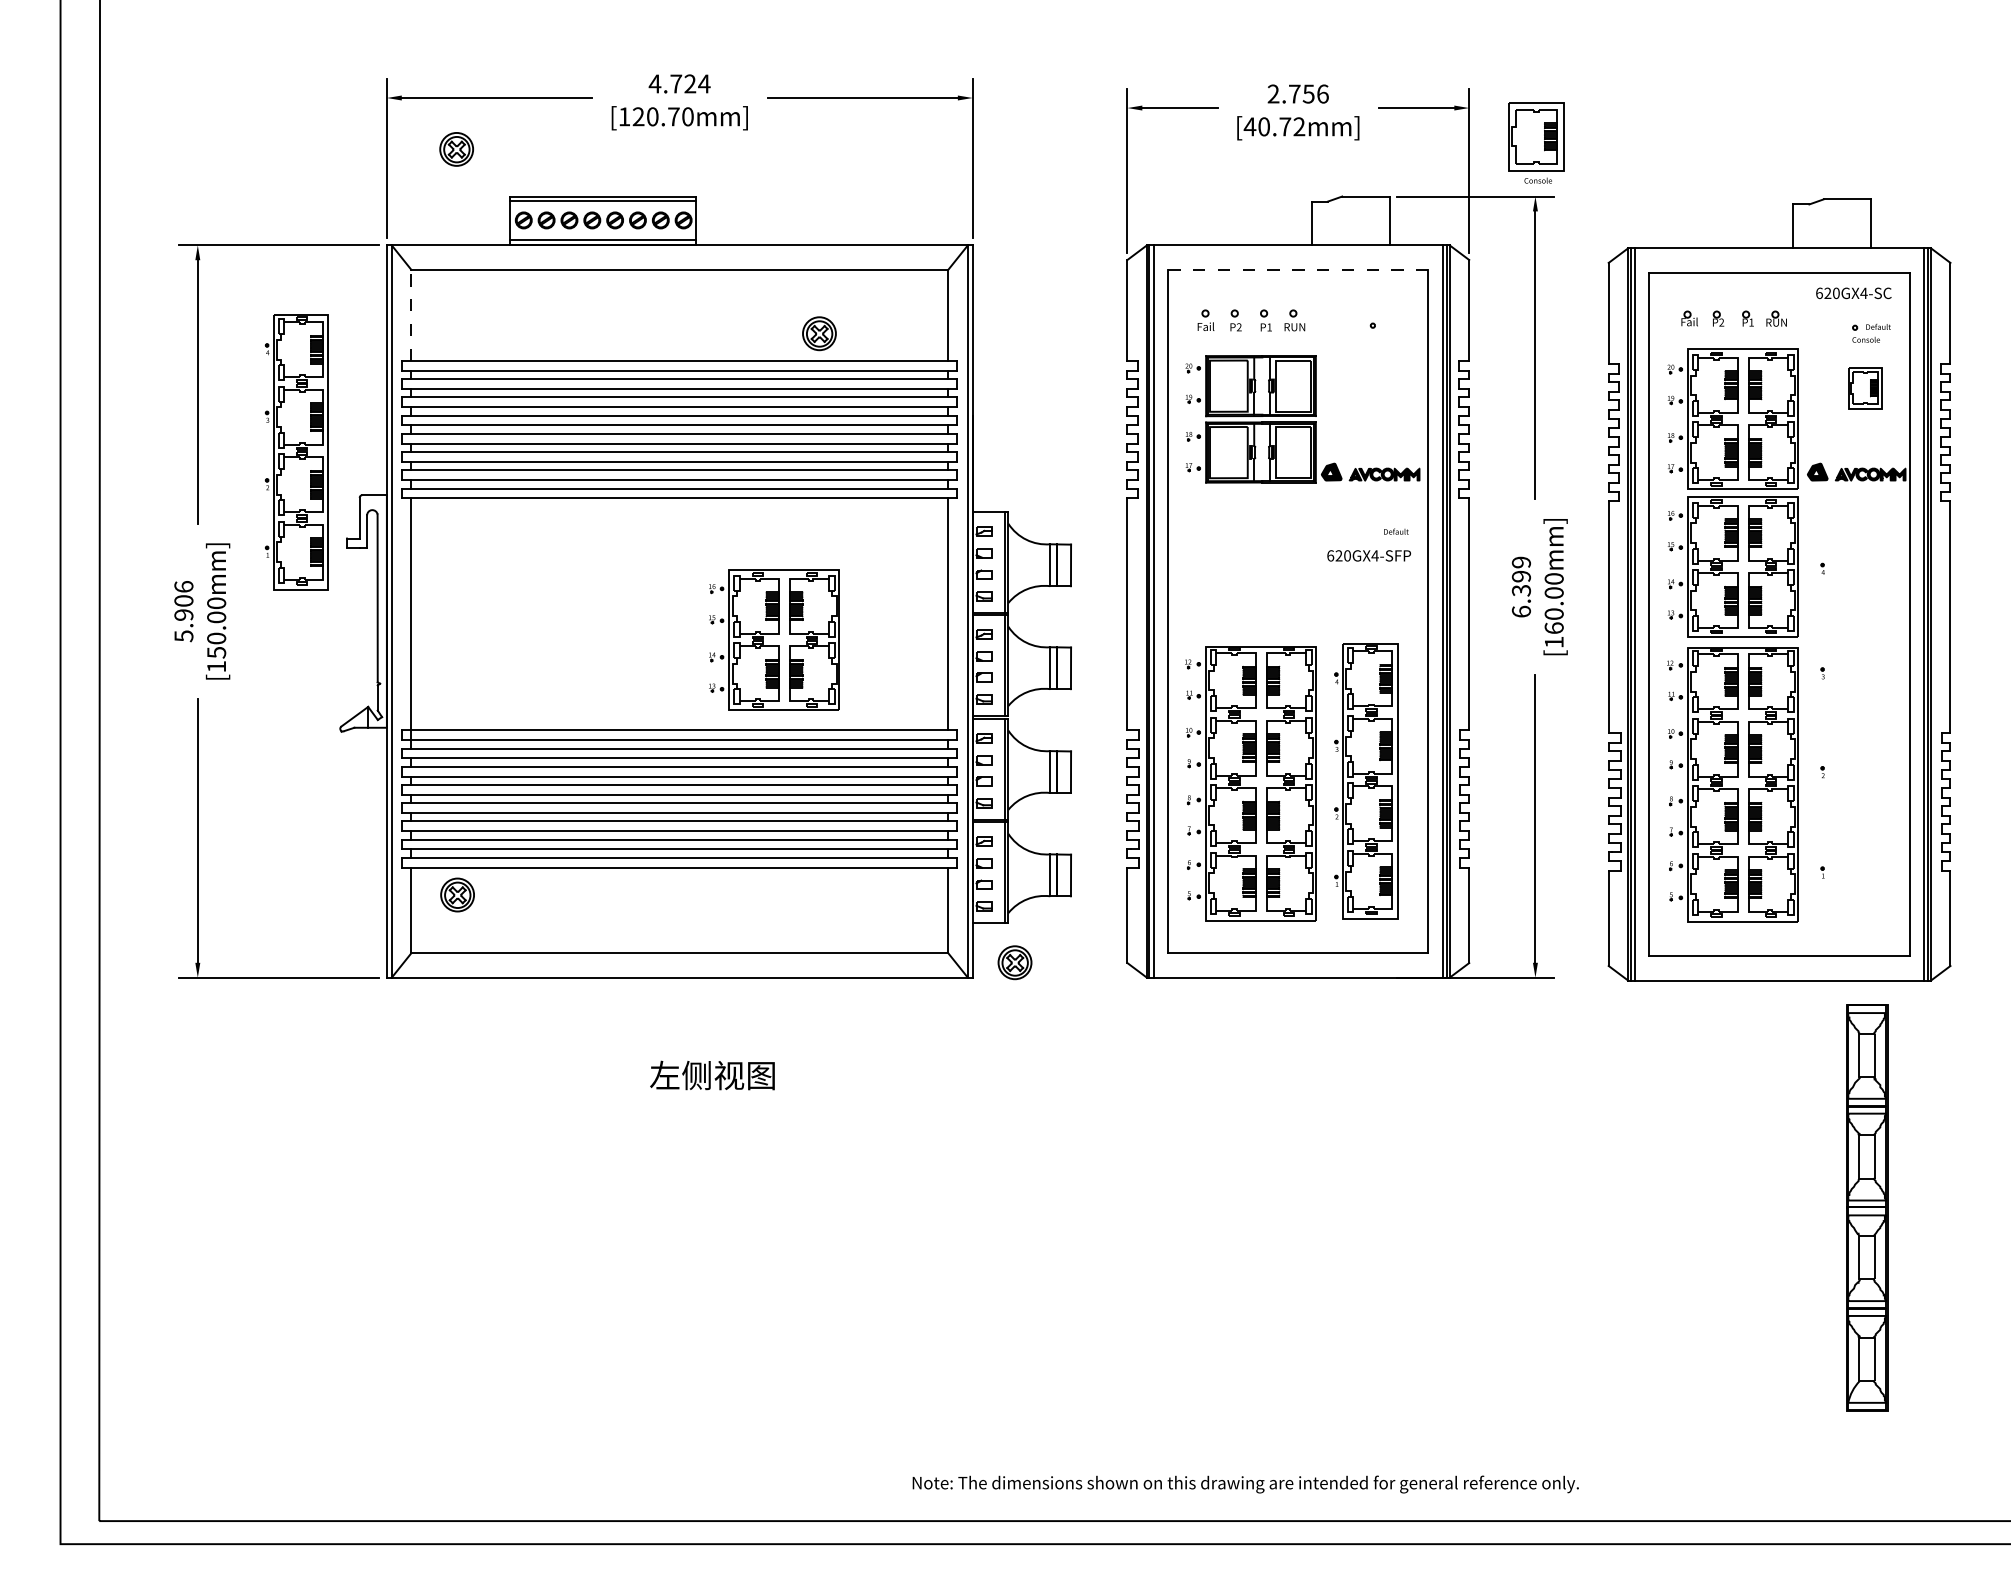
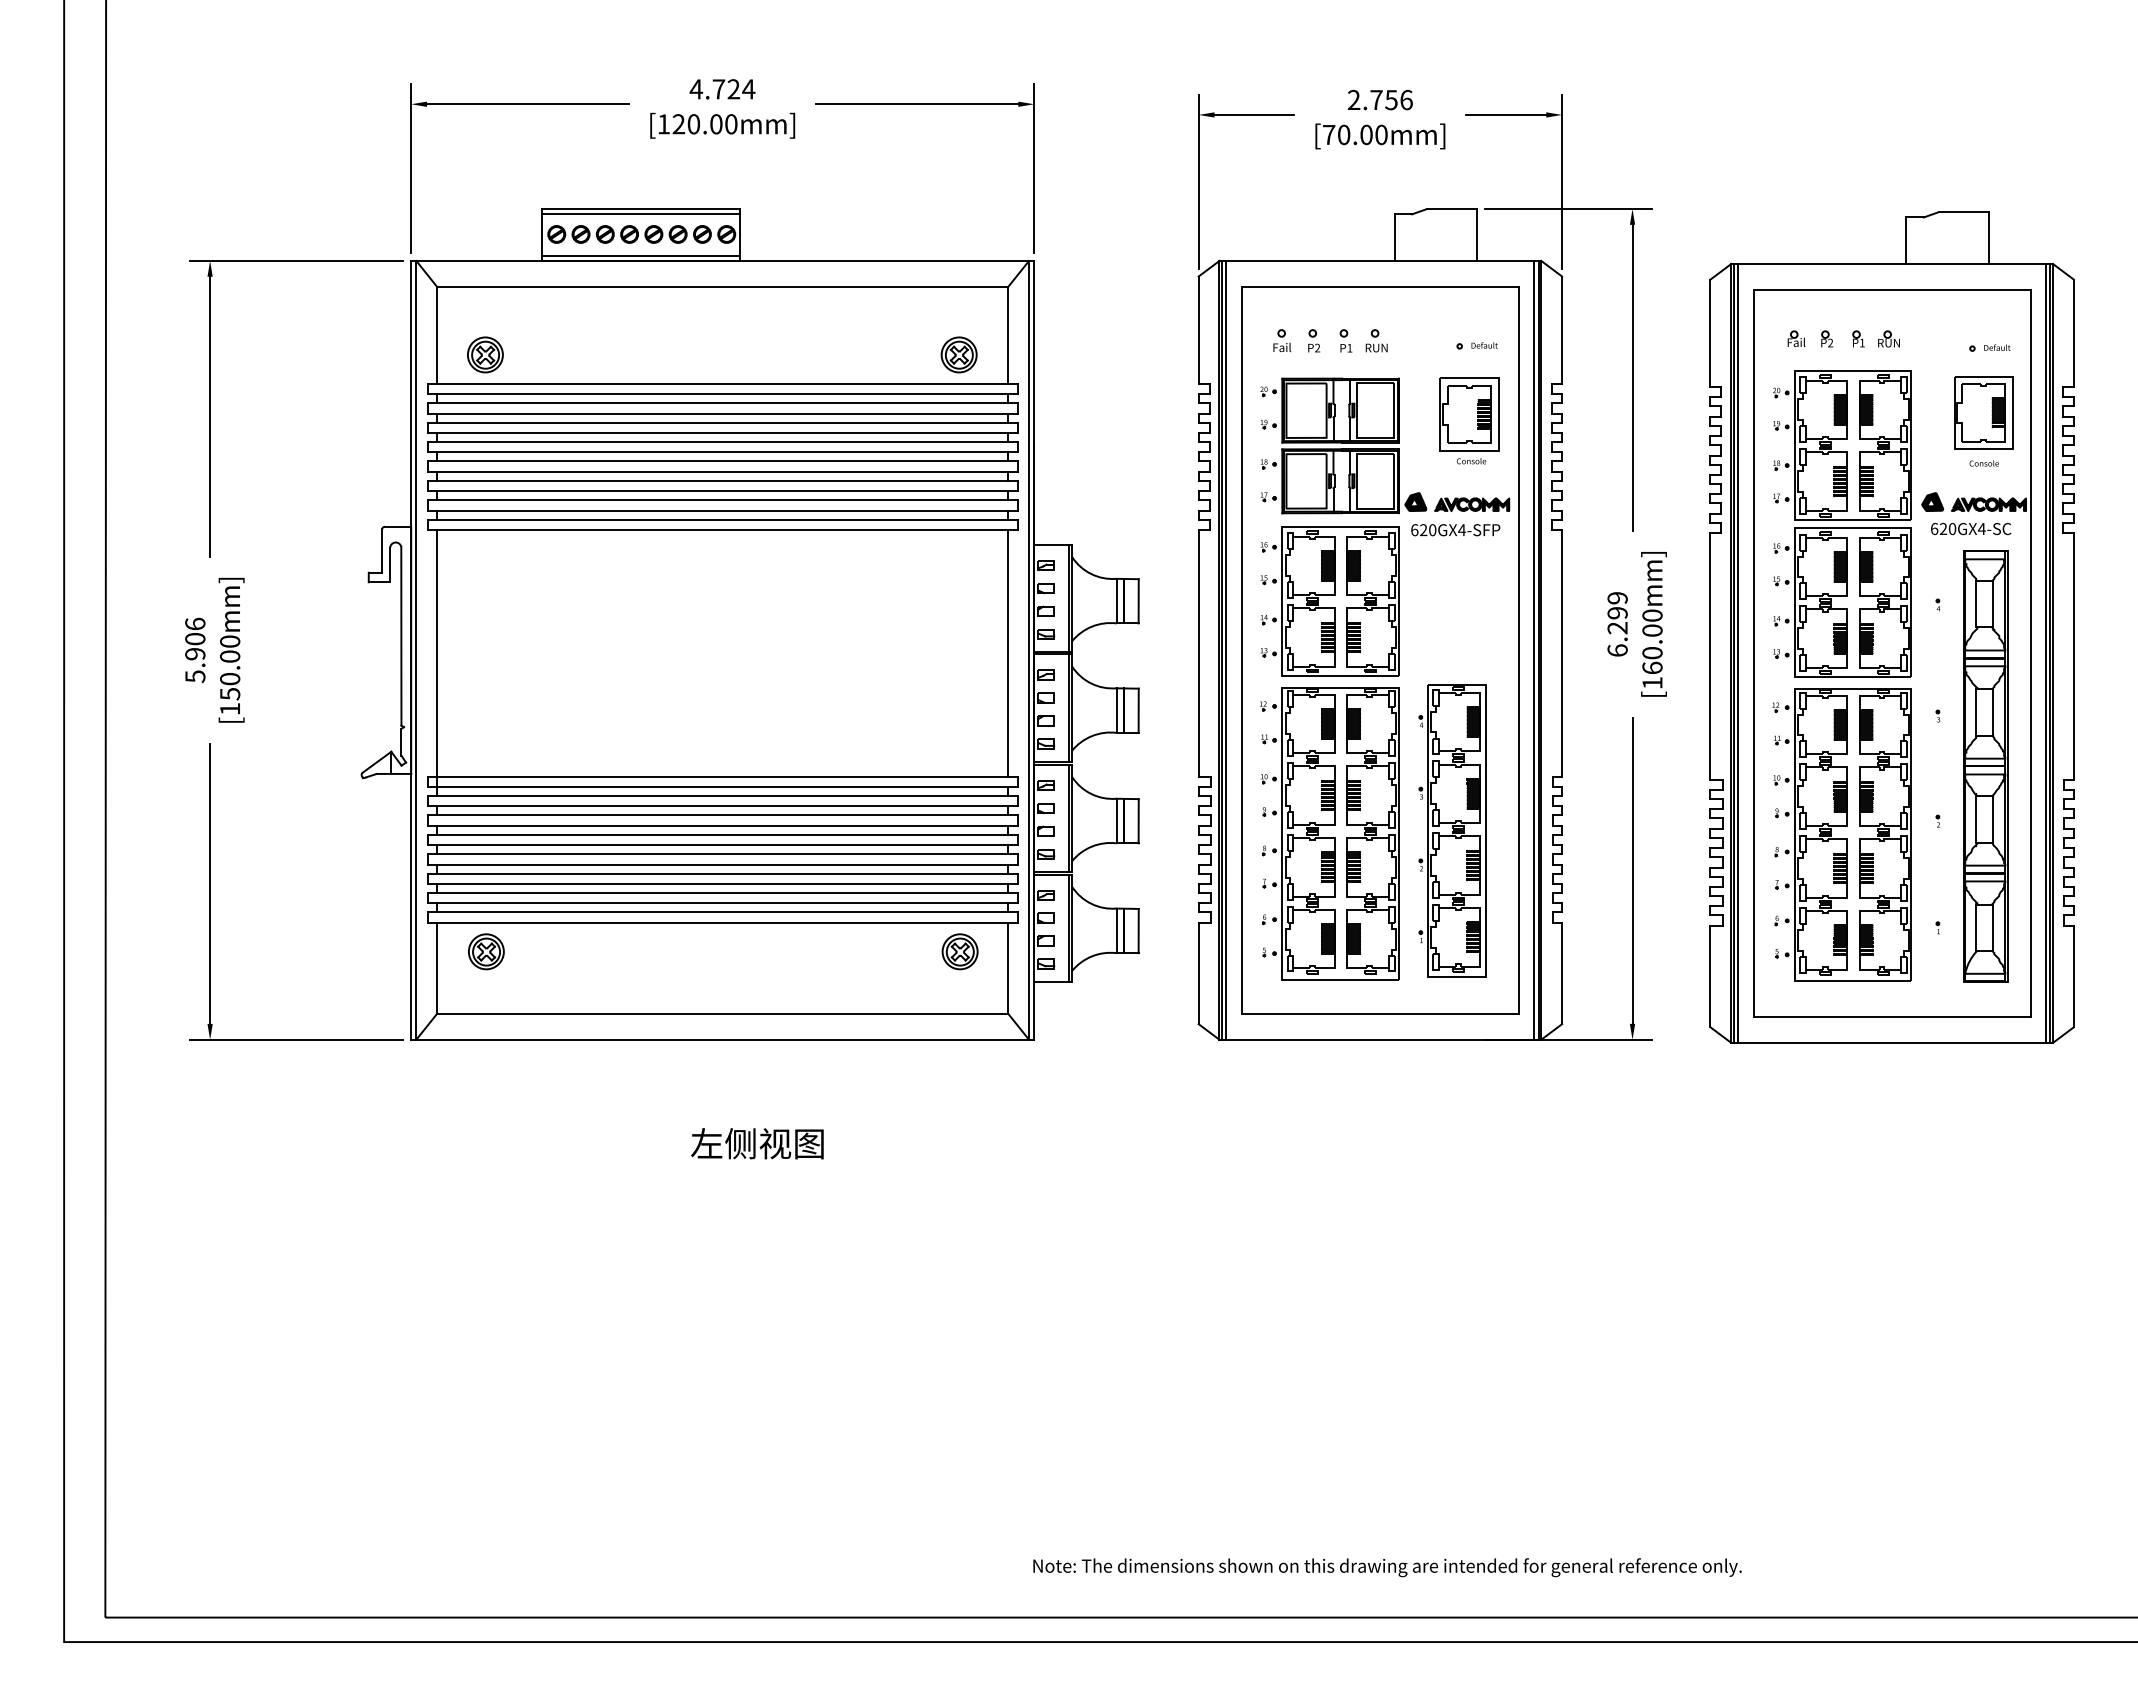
text: (674, 117) -> (716, 124), [120.70mm] -> [120.00mm]
text: (1273, 126) -> (1354, 134), [40.72mm] -> [70.00mm]
part: (1536, 142) -> (1469, 420), moved
part: (456, 149) -> (485, 354), moved
line: (1298, 269) -> (1380, 286), dashed -> solid
text: (1854, 293) -> (1971, 529), moved
line: (411, 314) -> (437, 334), dashed -> solid
part: (818, 333) -> (958, 354), moved
text: (1865, 339) -> (1983, 463), moved
part: (1865, 387) -> (1983, 412), size x1.67
part: (296, 451) -> (315, 480), removed
text: (1396, 531) -> (1484, 345), moved
text: (1368, 556) -> (1455, 530), moved
text: (1521, 590) -> (1617, 628), 6.399 -> 6.299
part: (773, 639) -> (1329, 601), moved
part: (1014, 962) -> (959, 951), moved
part: (1867, 1207) -> (1985, 766), moved
text: (1245, 1484) -> (1387, 1567), moved

